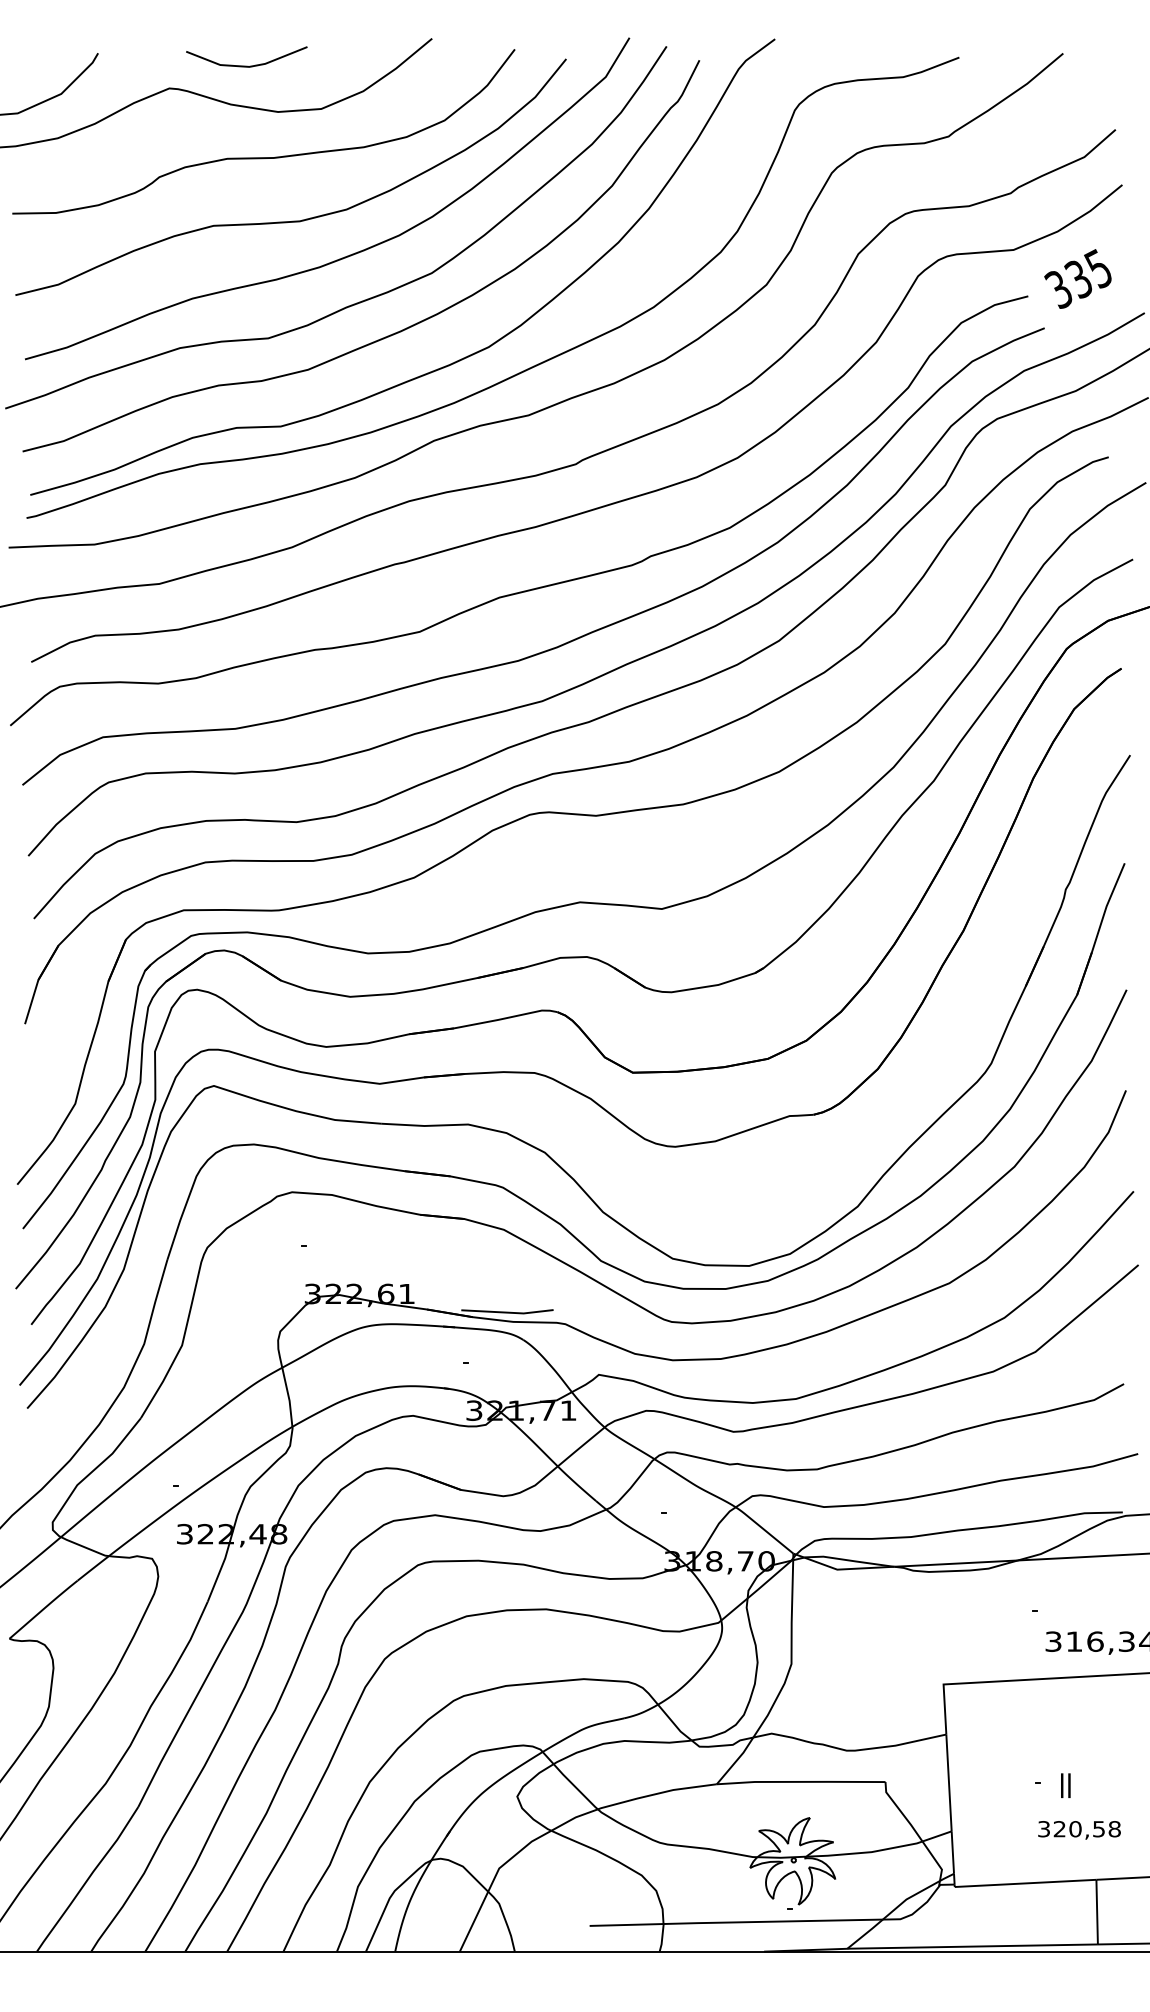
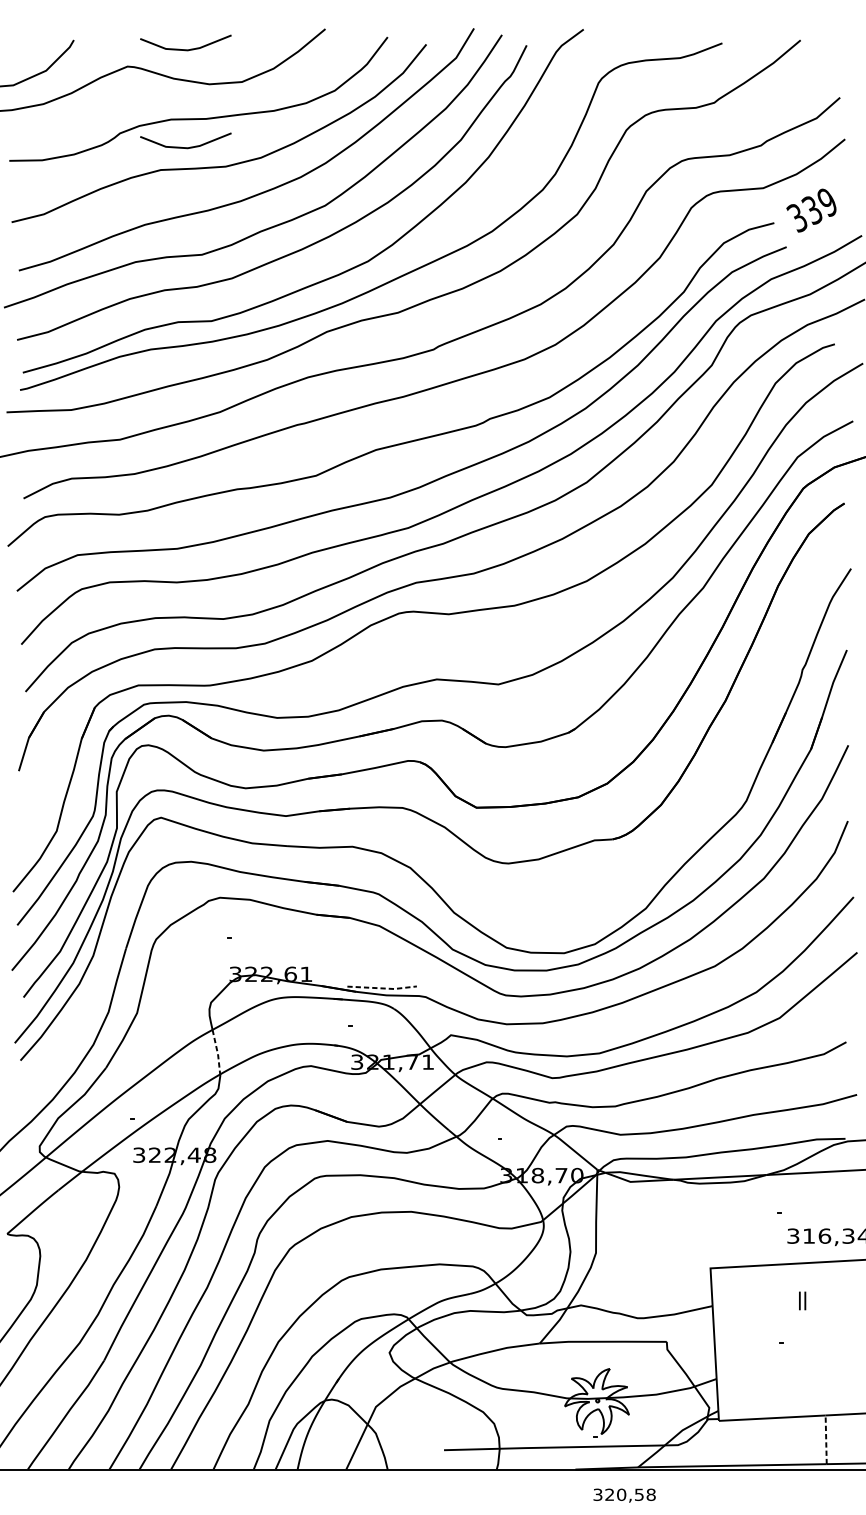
line: (246, 195) -> (185, 147), added
text: (1097, 268) -> (826, 202), 335 -> 339
line: (508, 1312) -> (382, 988), solid -> dashed
line: (288, 1397) -> (217, 1052), solid -> dashed
text: (1065, 1785) -> (802, 1300), moved
text: (1079, 1830) -> (624, 1495), moved
line: (1097, 1911) -> (826, 1439), solid -> dashed

